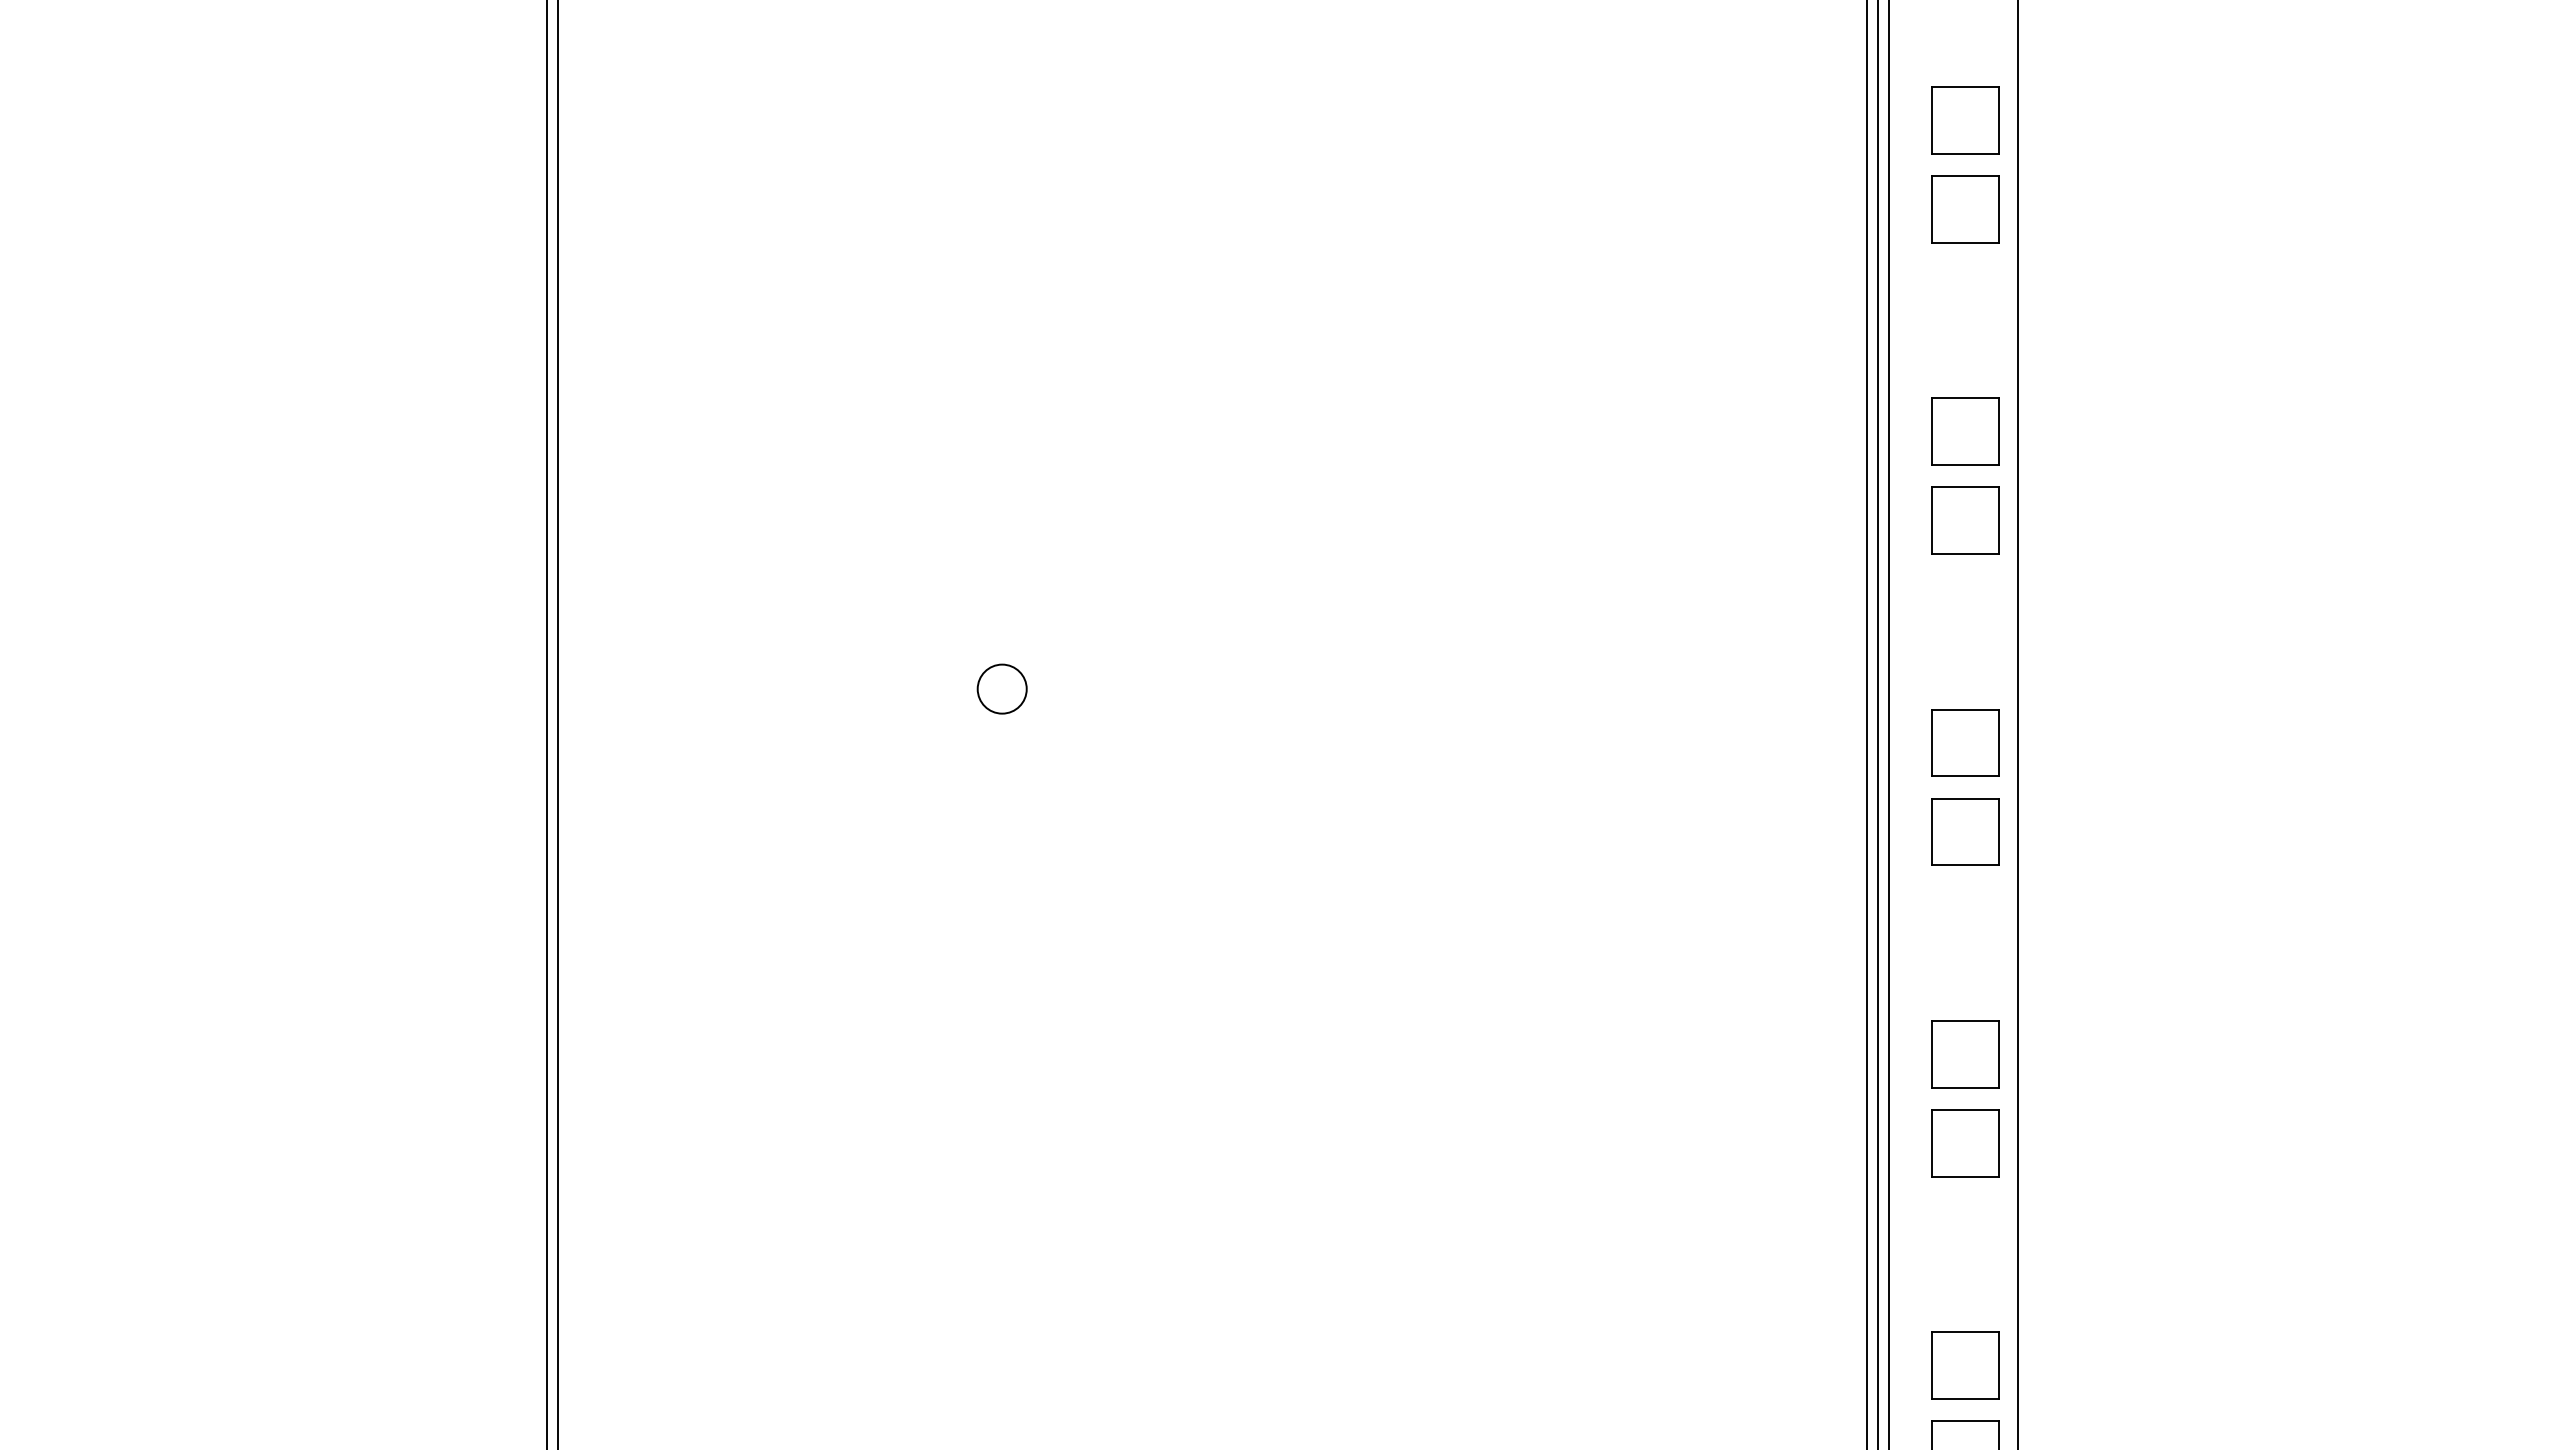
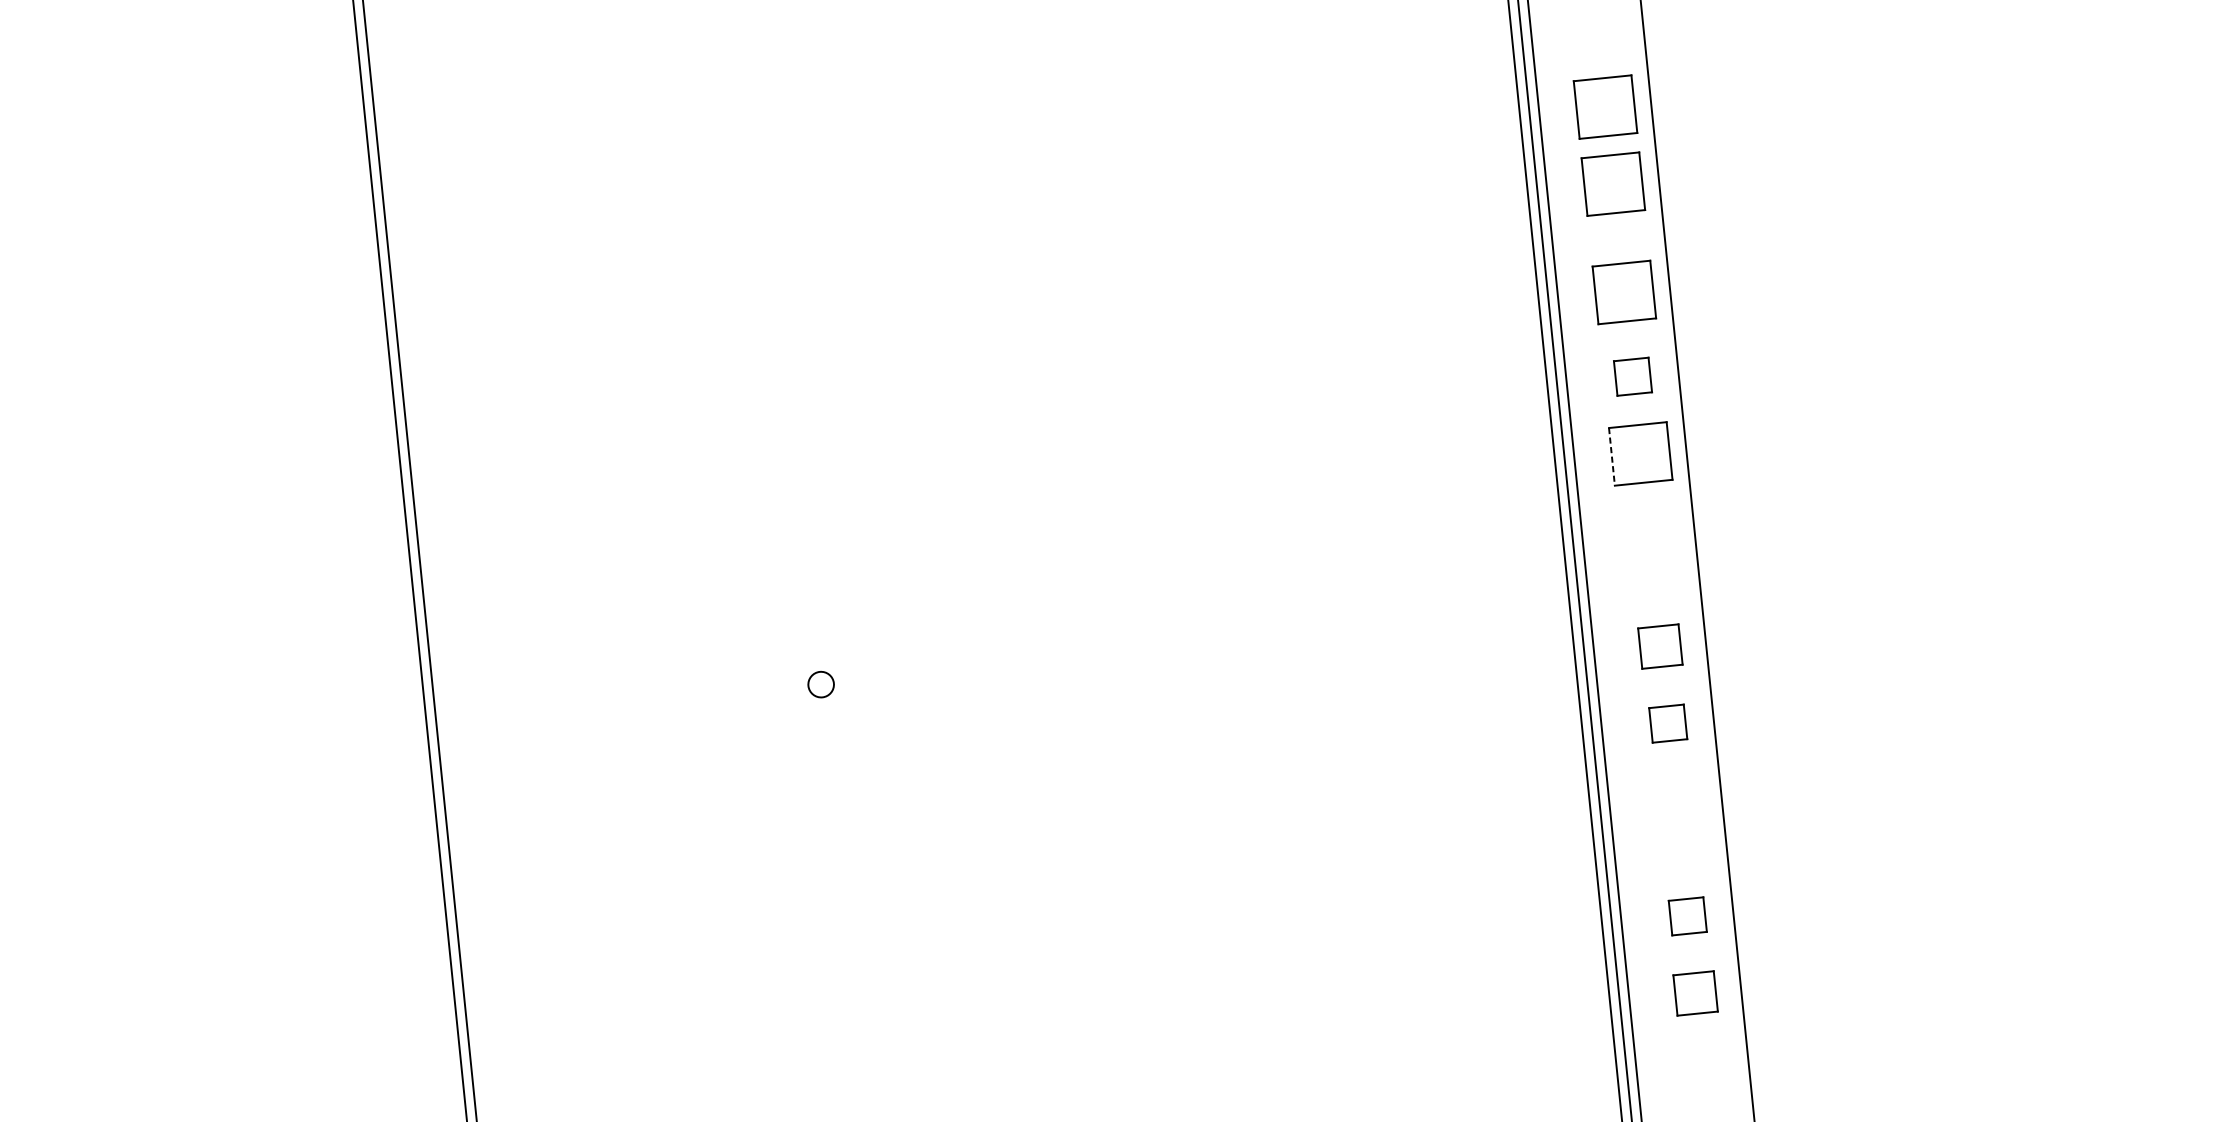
part: (1965, 334) -> (1624, 292), added
part: (1965, 431) -> (1633, 376), size x0.6
line: (1932, 521) -> (1612, 457), solid -> dashed
circle: (1001, 688) -> (820, 684), size x0.6
part: (1965, 742) -> (1660, 646), size x0.7
part: (1965, 831) -> (1668, 723), size x0.6
part: (1965, 1054) -> (1687, 916), size x0.6
part: (1965, 1143) -> (1695, 993), size x0.7

